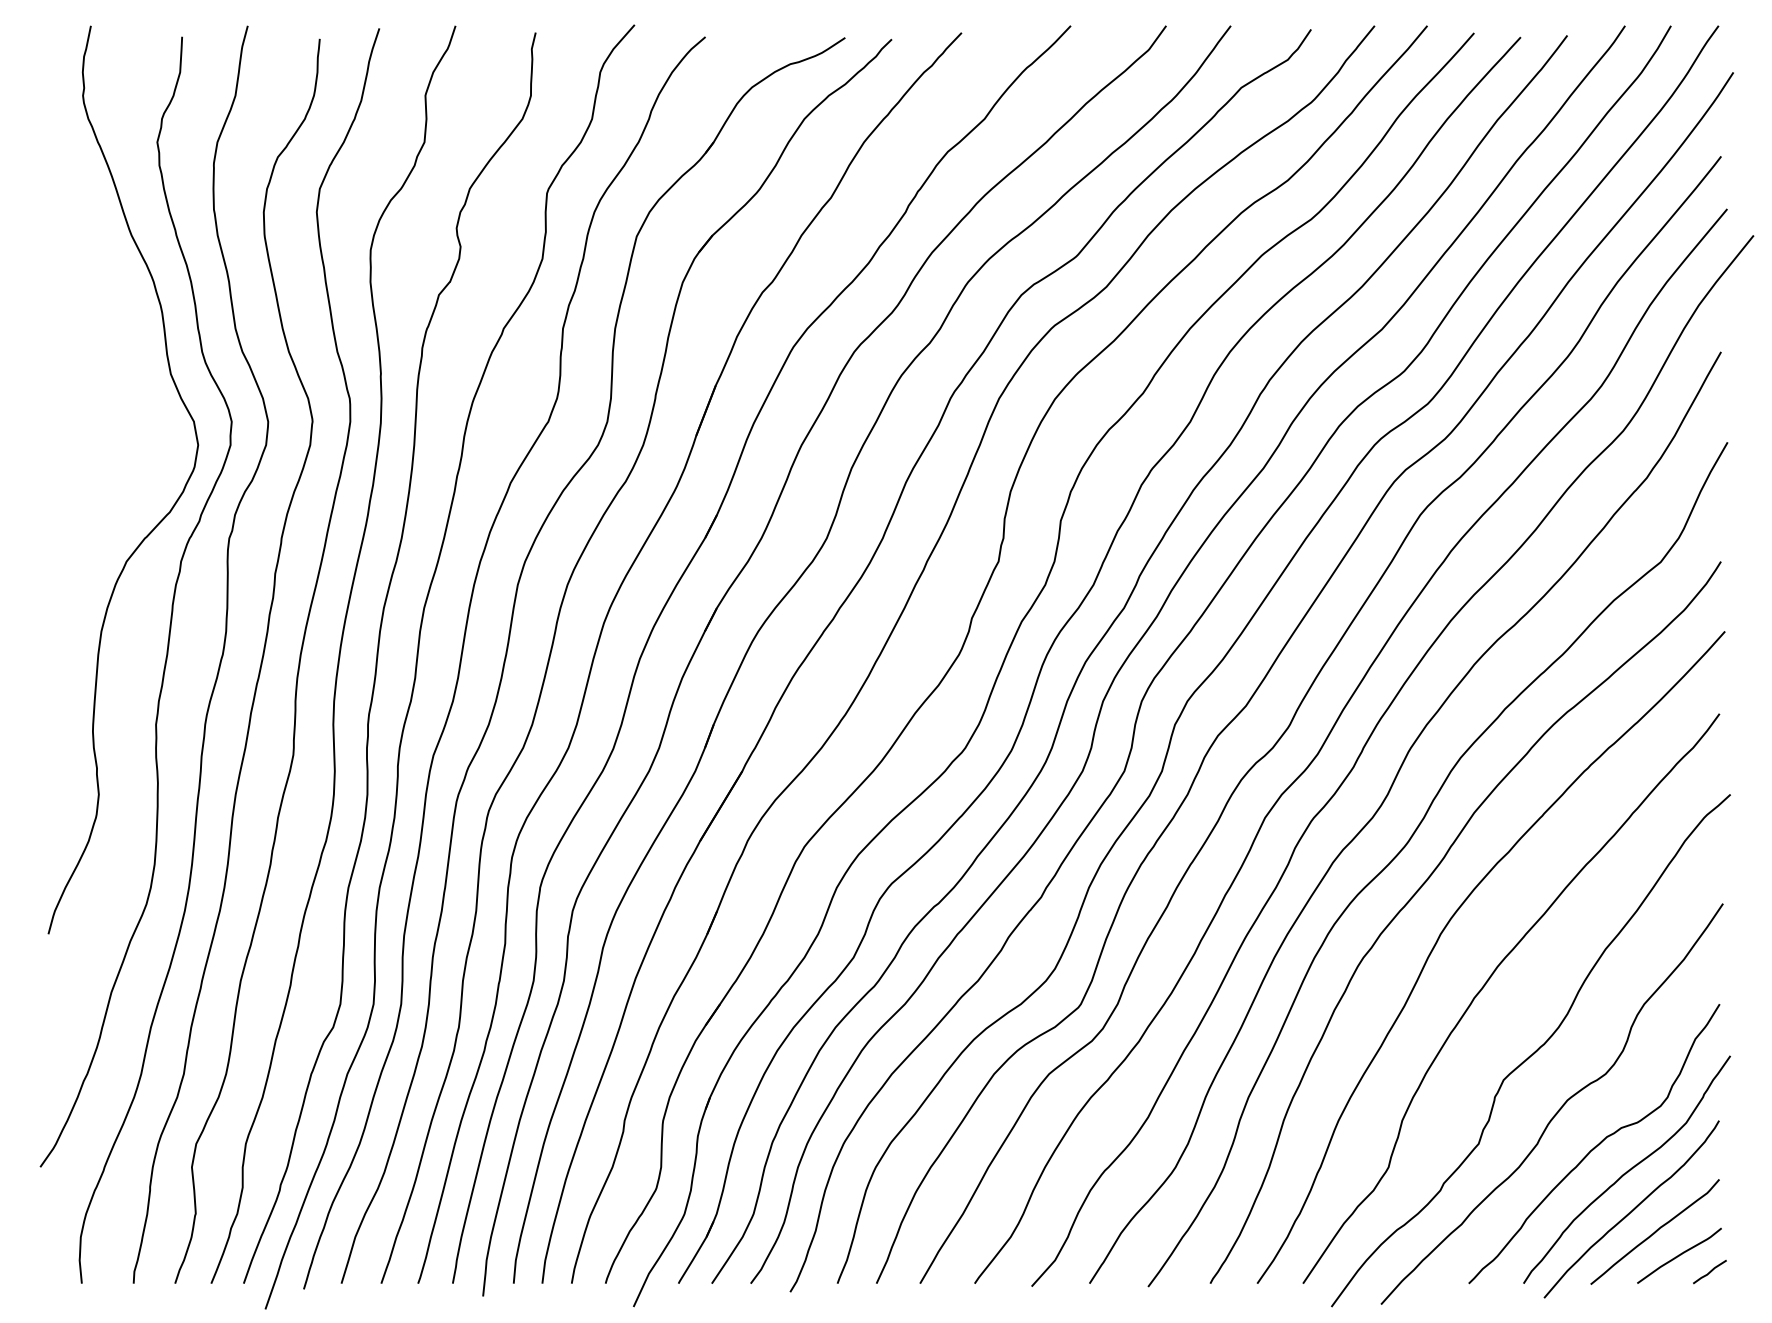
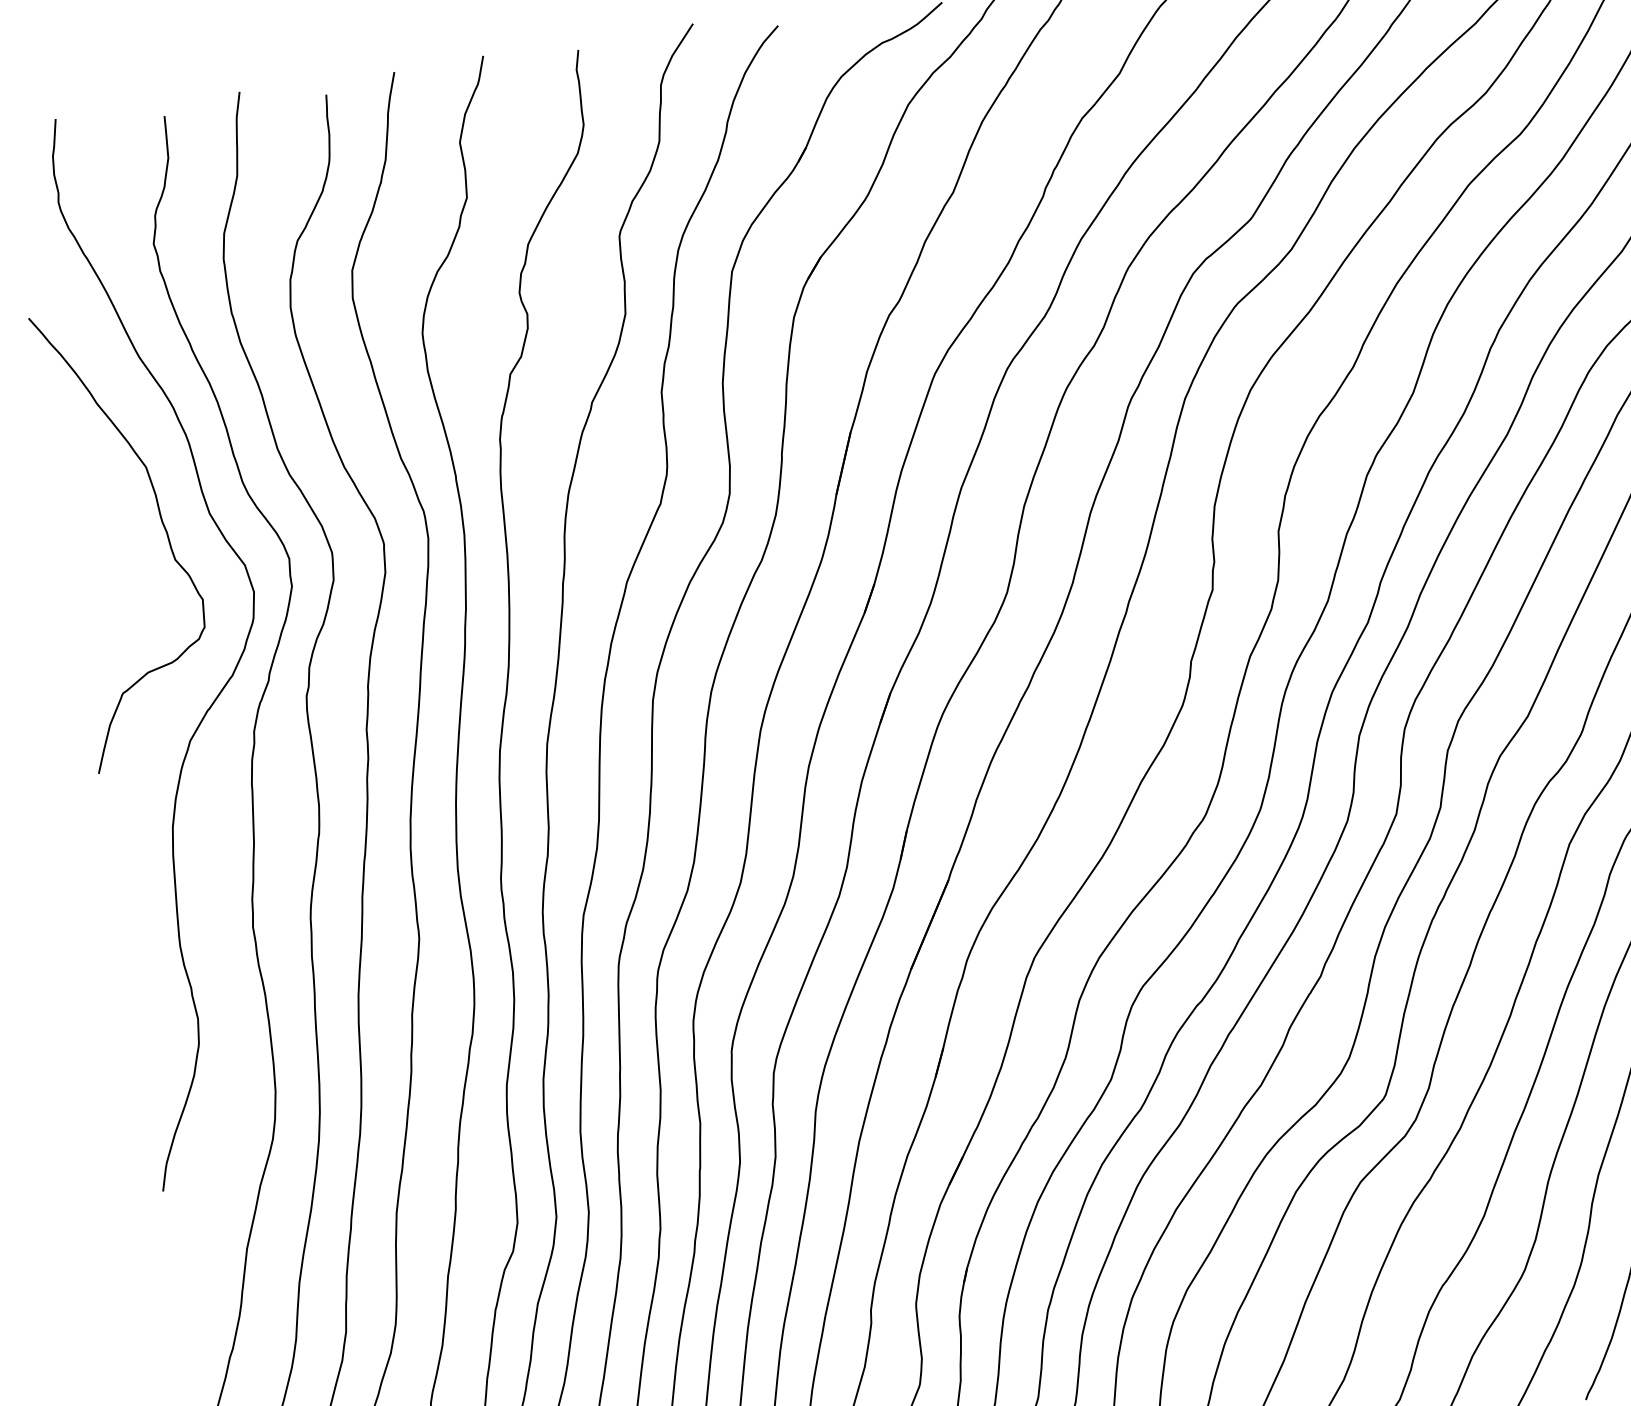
curve: (129, 376) -> (161, 523), added

